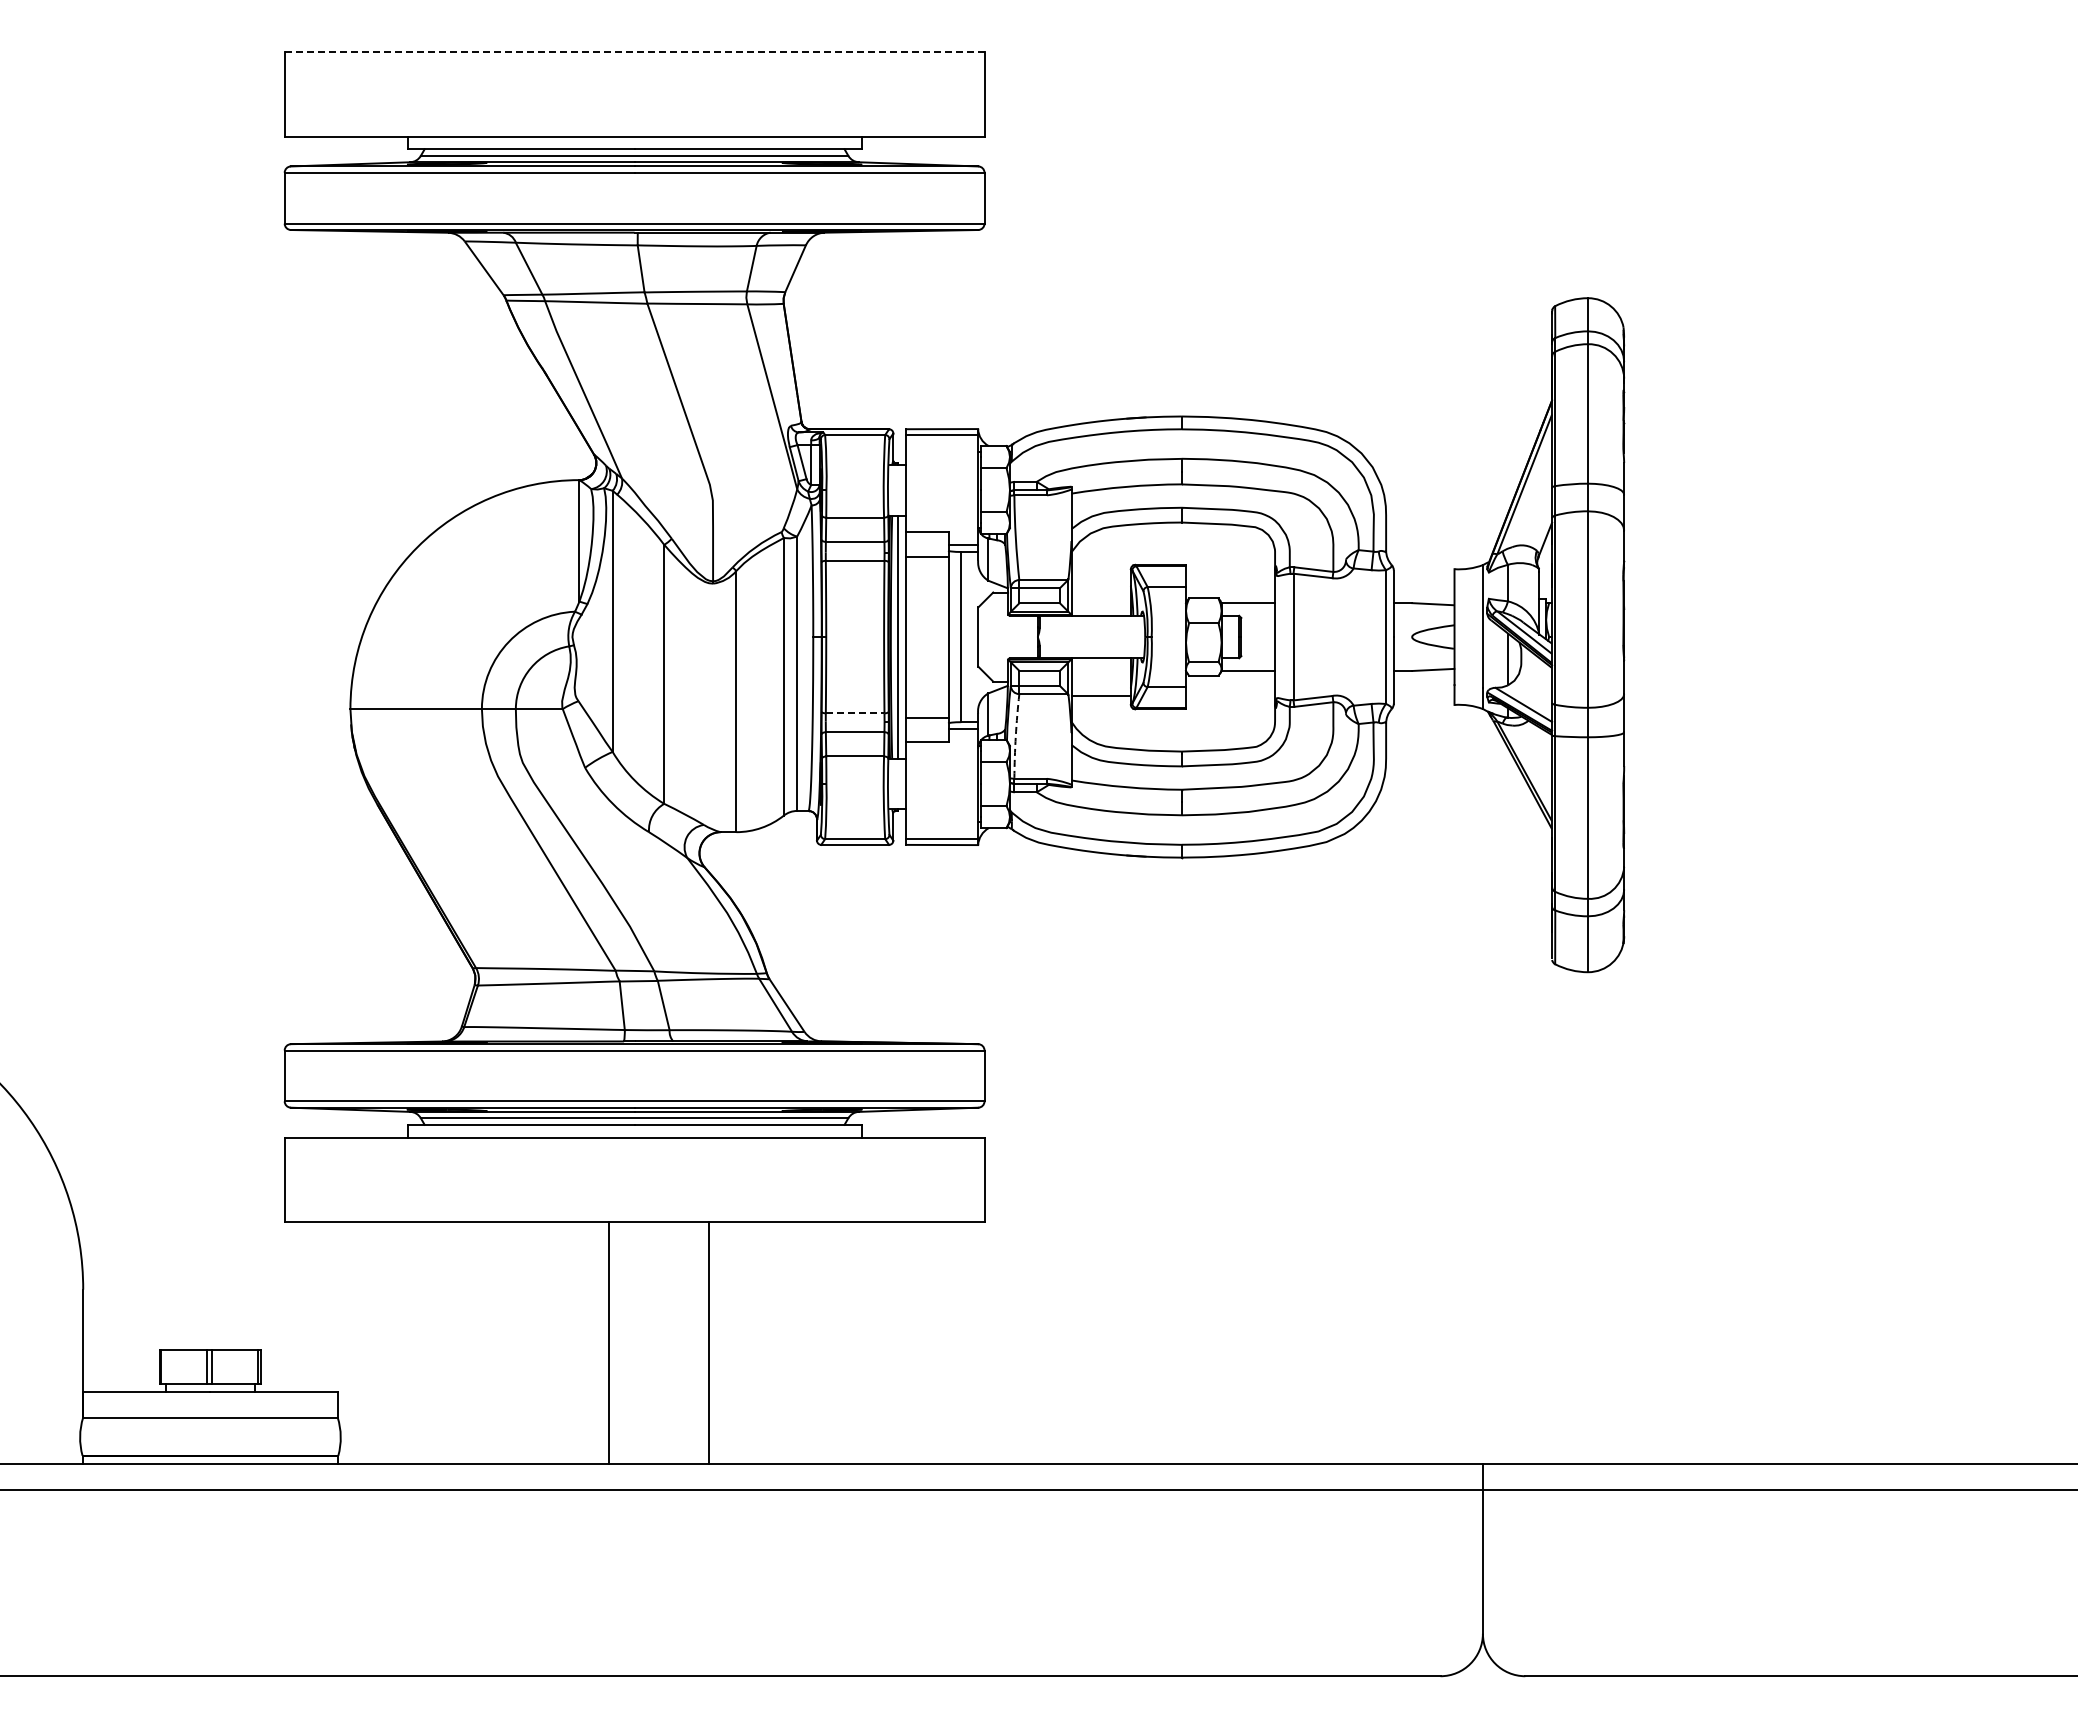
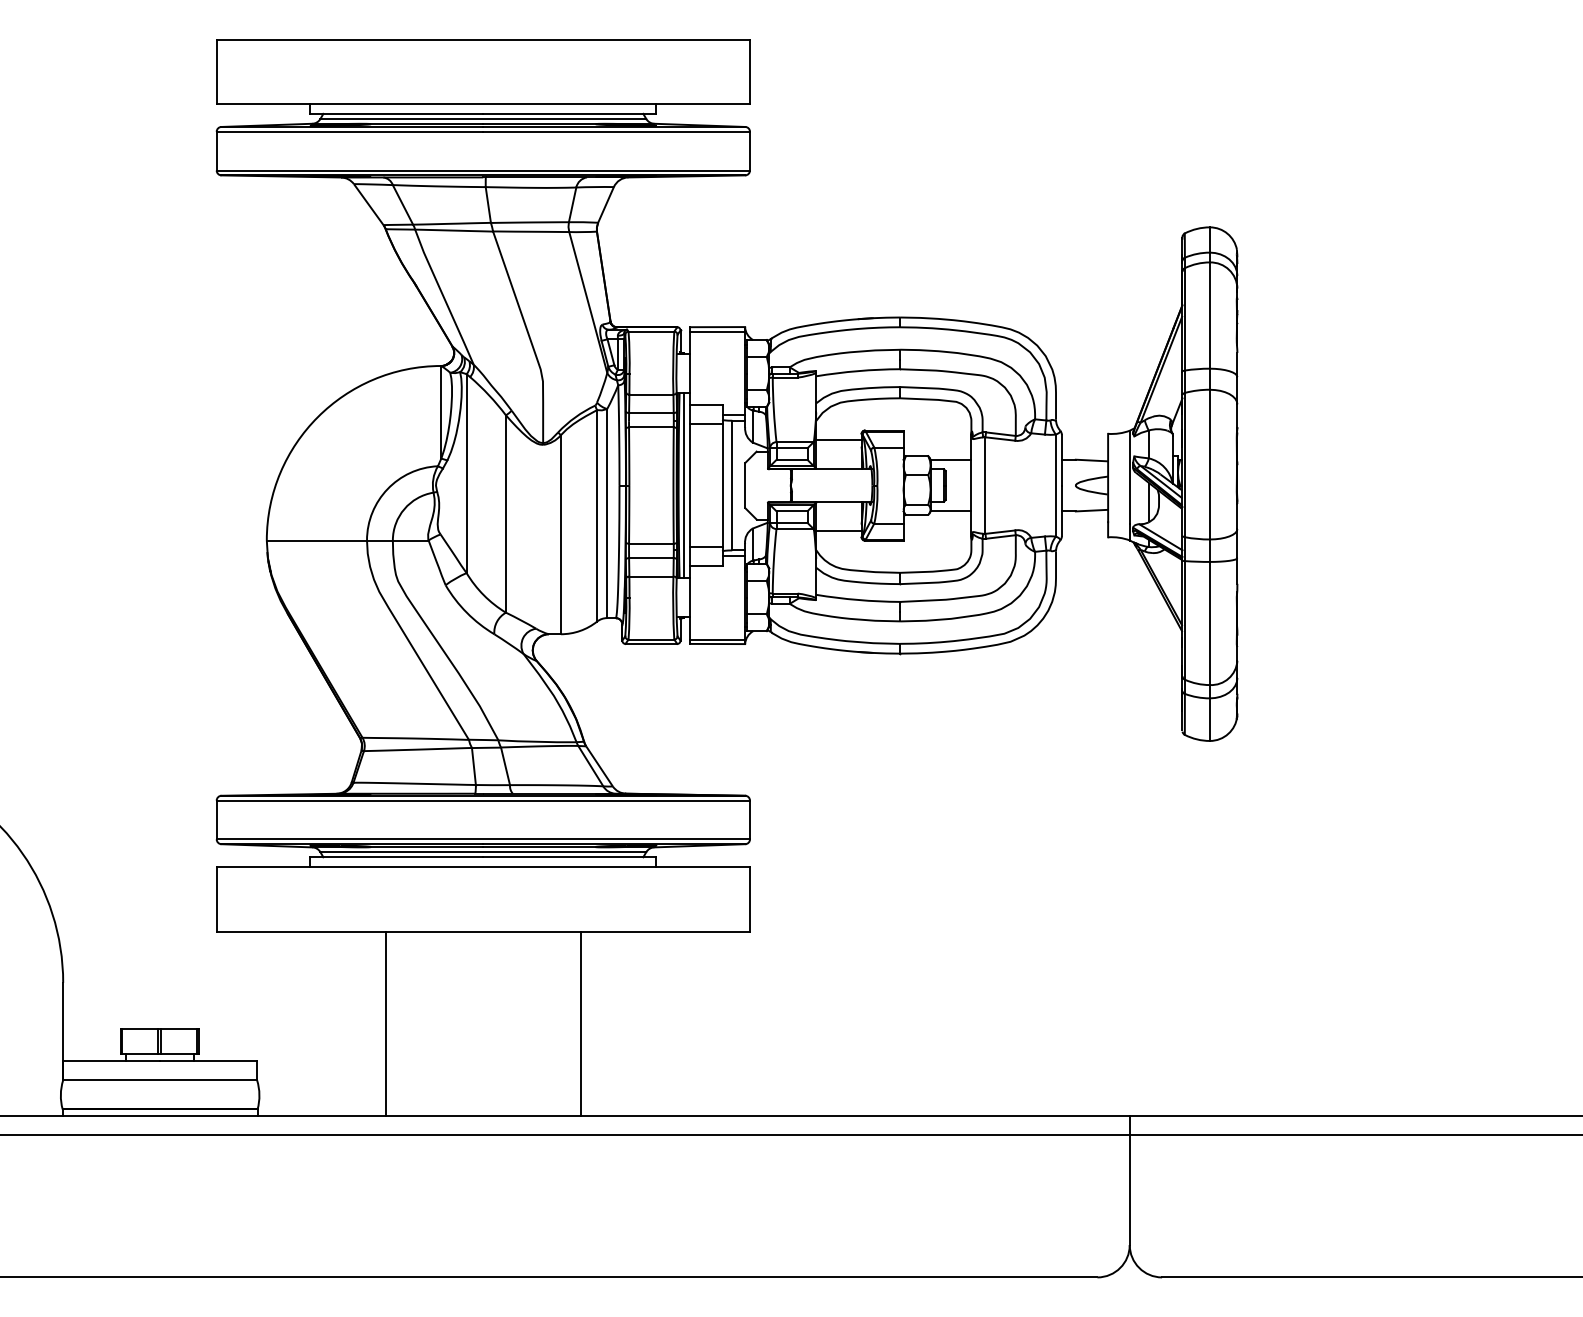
line: (634, 51) -> (483, 39), dashed -> solid
line: (1100, 577) -> (838, 440), added
line: (855, 713) -> (651, 543), dashed -> solid
arc: (1015, 736) -> (773, 561), dashed -> solid
line: (608, 1343) -> (385, 1023), moved
line: (708, 1343) -> (580, 1023), moved

